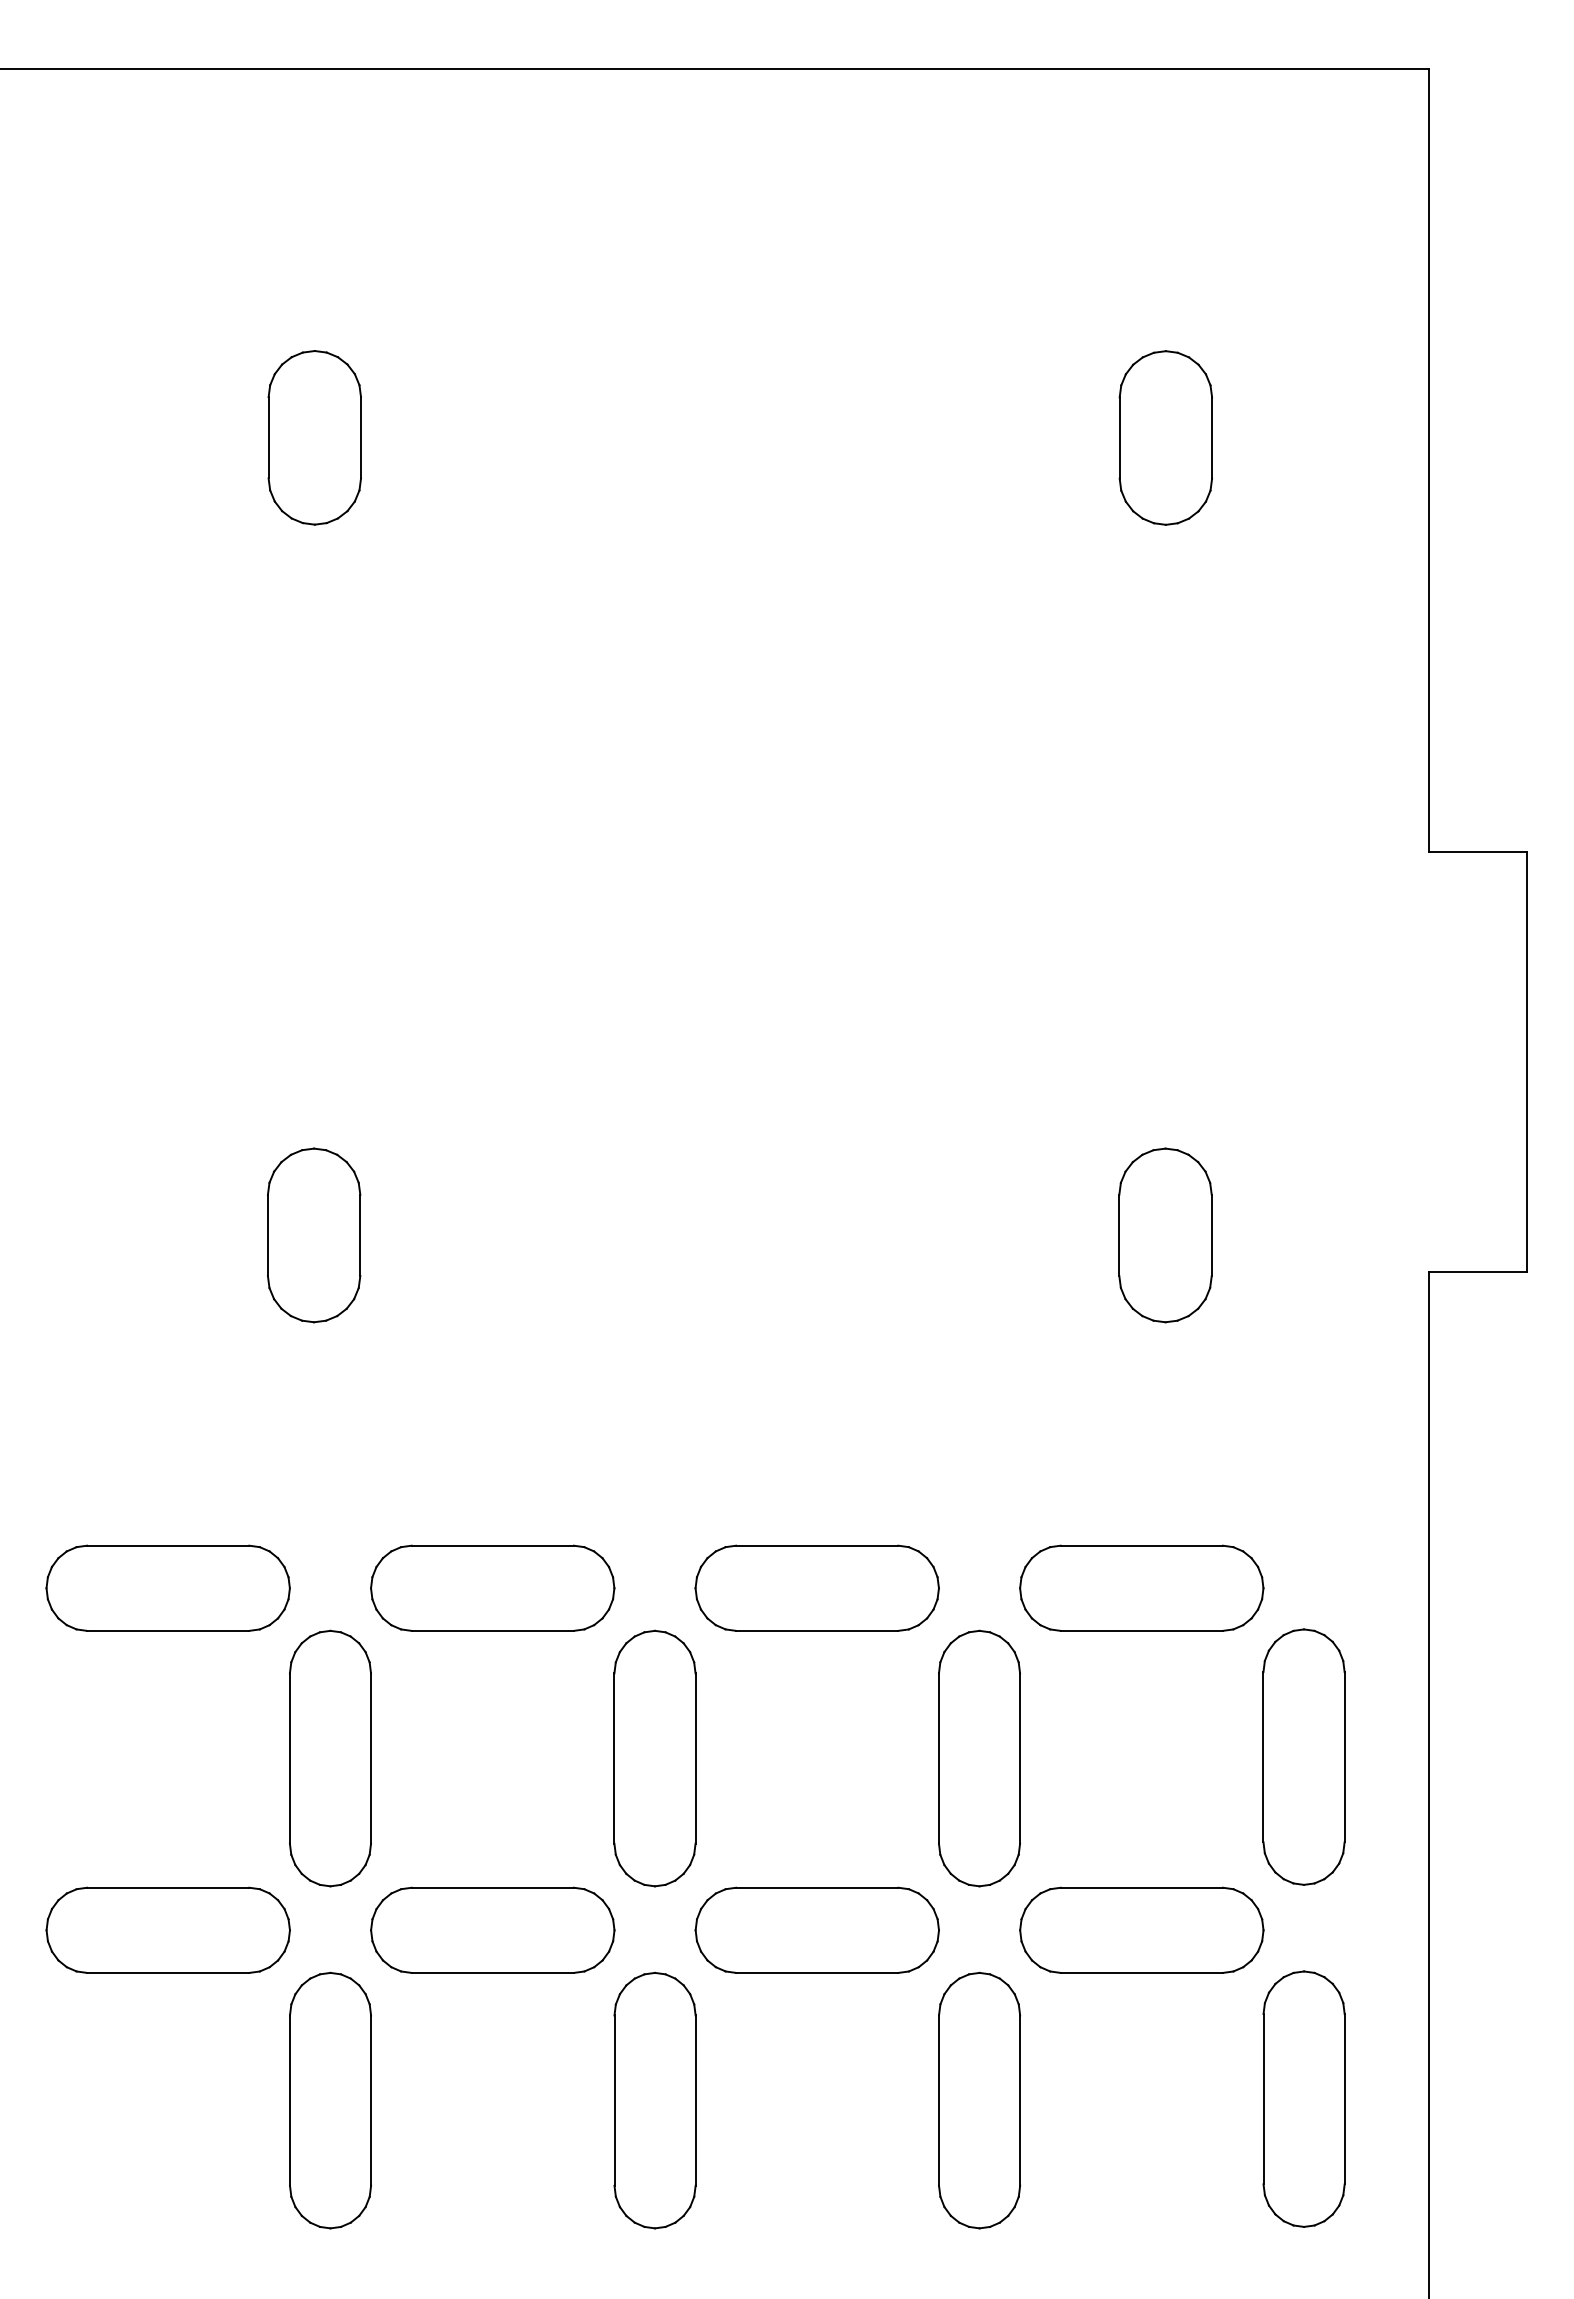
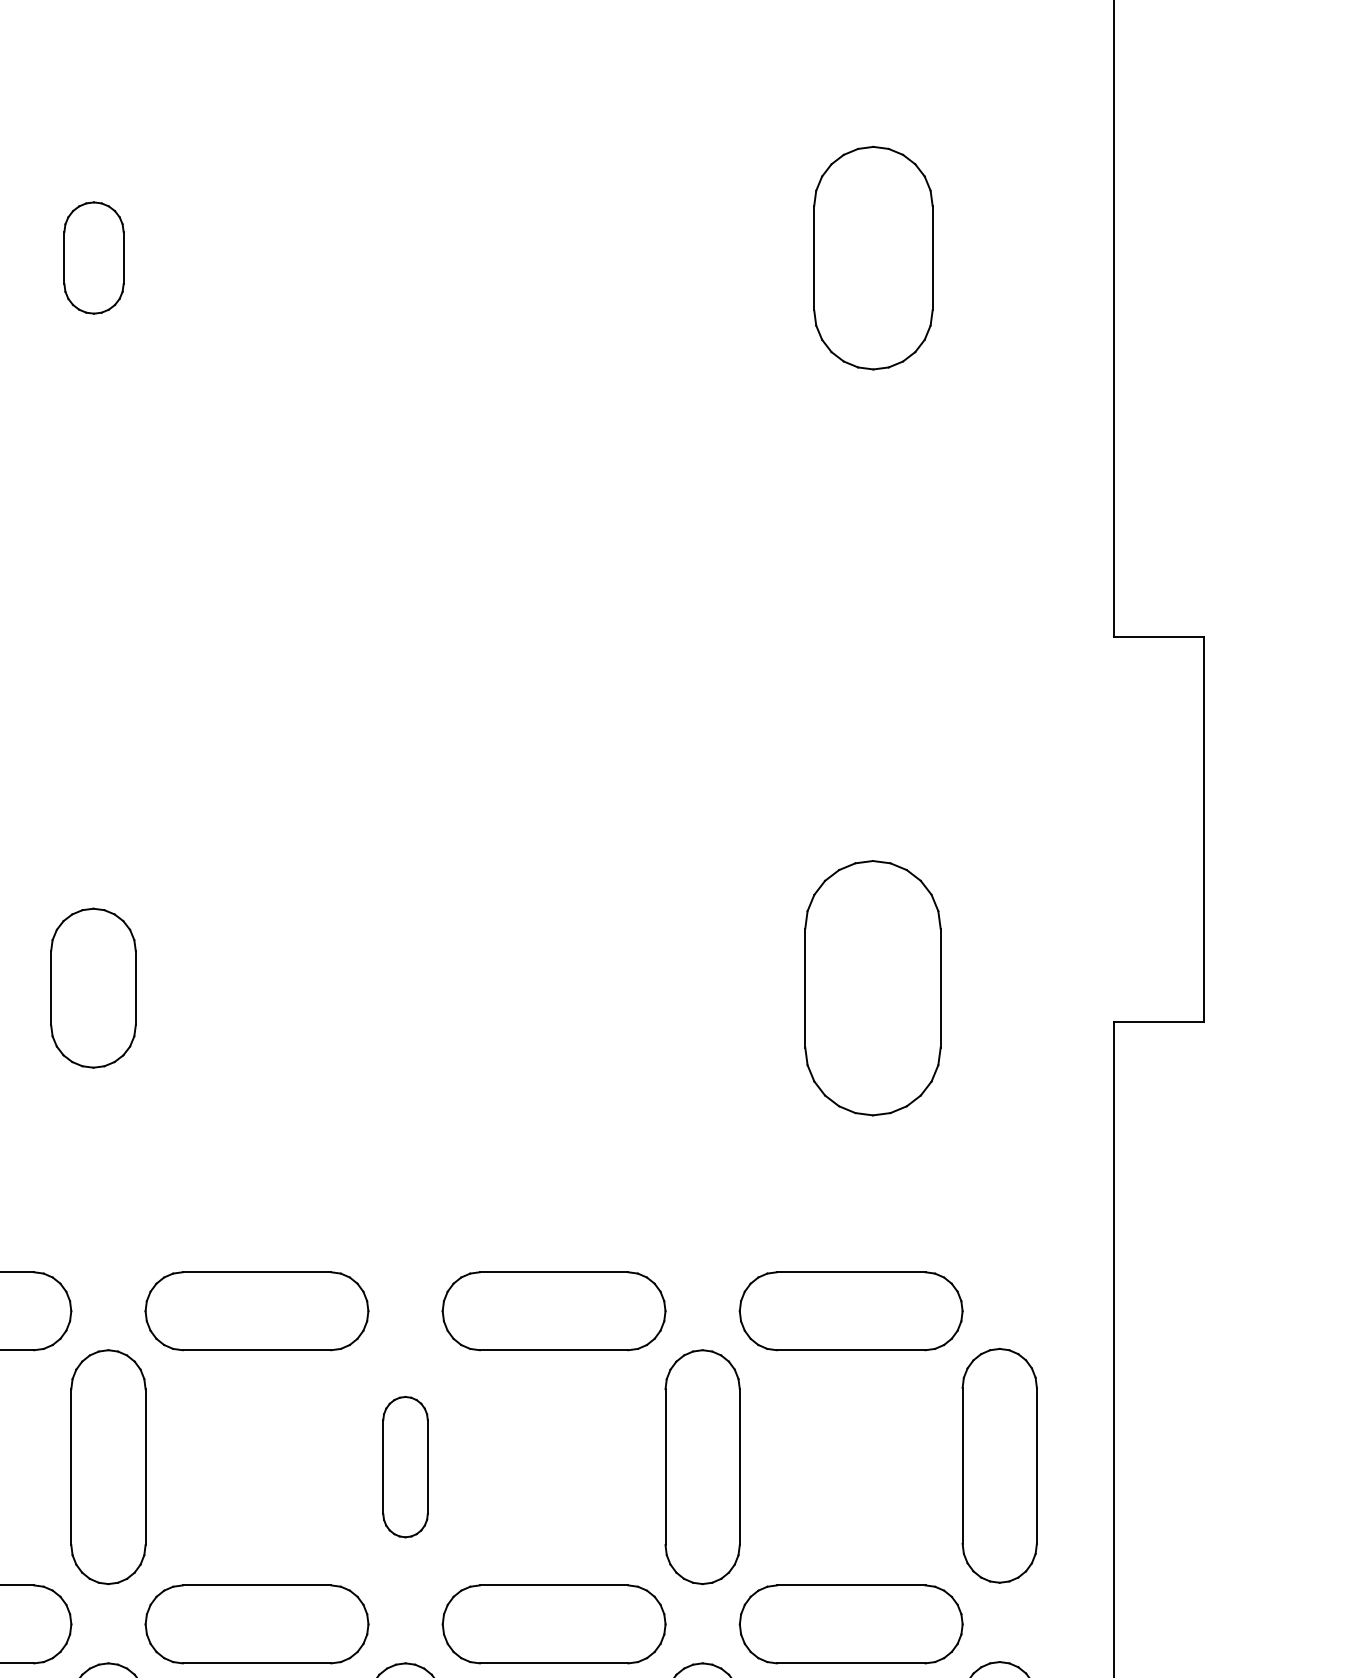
part: (314, 437) -> (93, 257), size x0.7
part: (1165, 437) -> (872, 257), size x1.4
part: (1165, 1235) -> (872, 988), size x1.6
part: (654, 1758) -> (405, 1467), size x0.6

